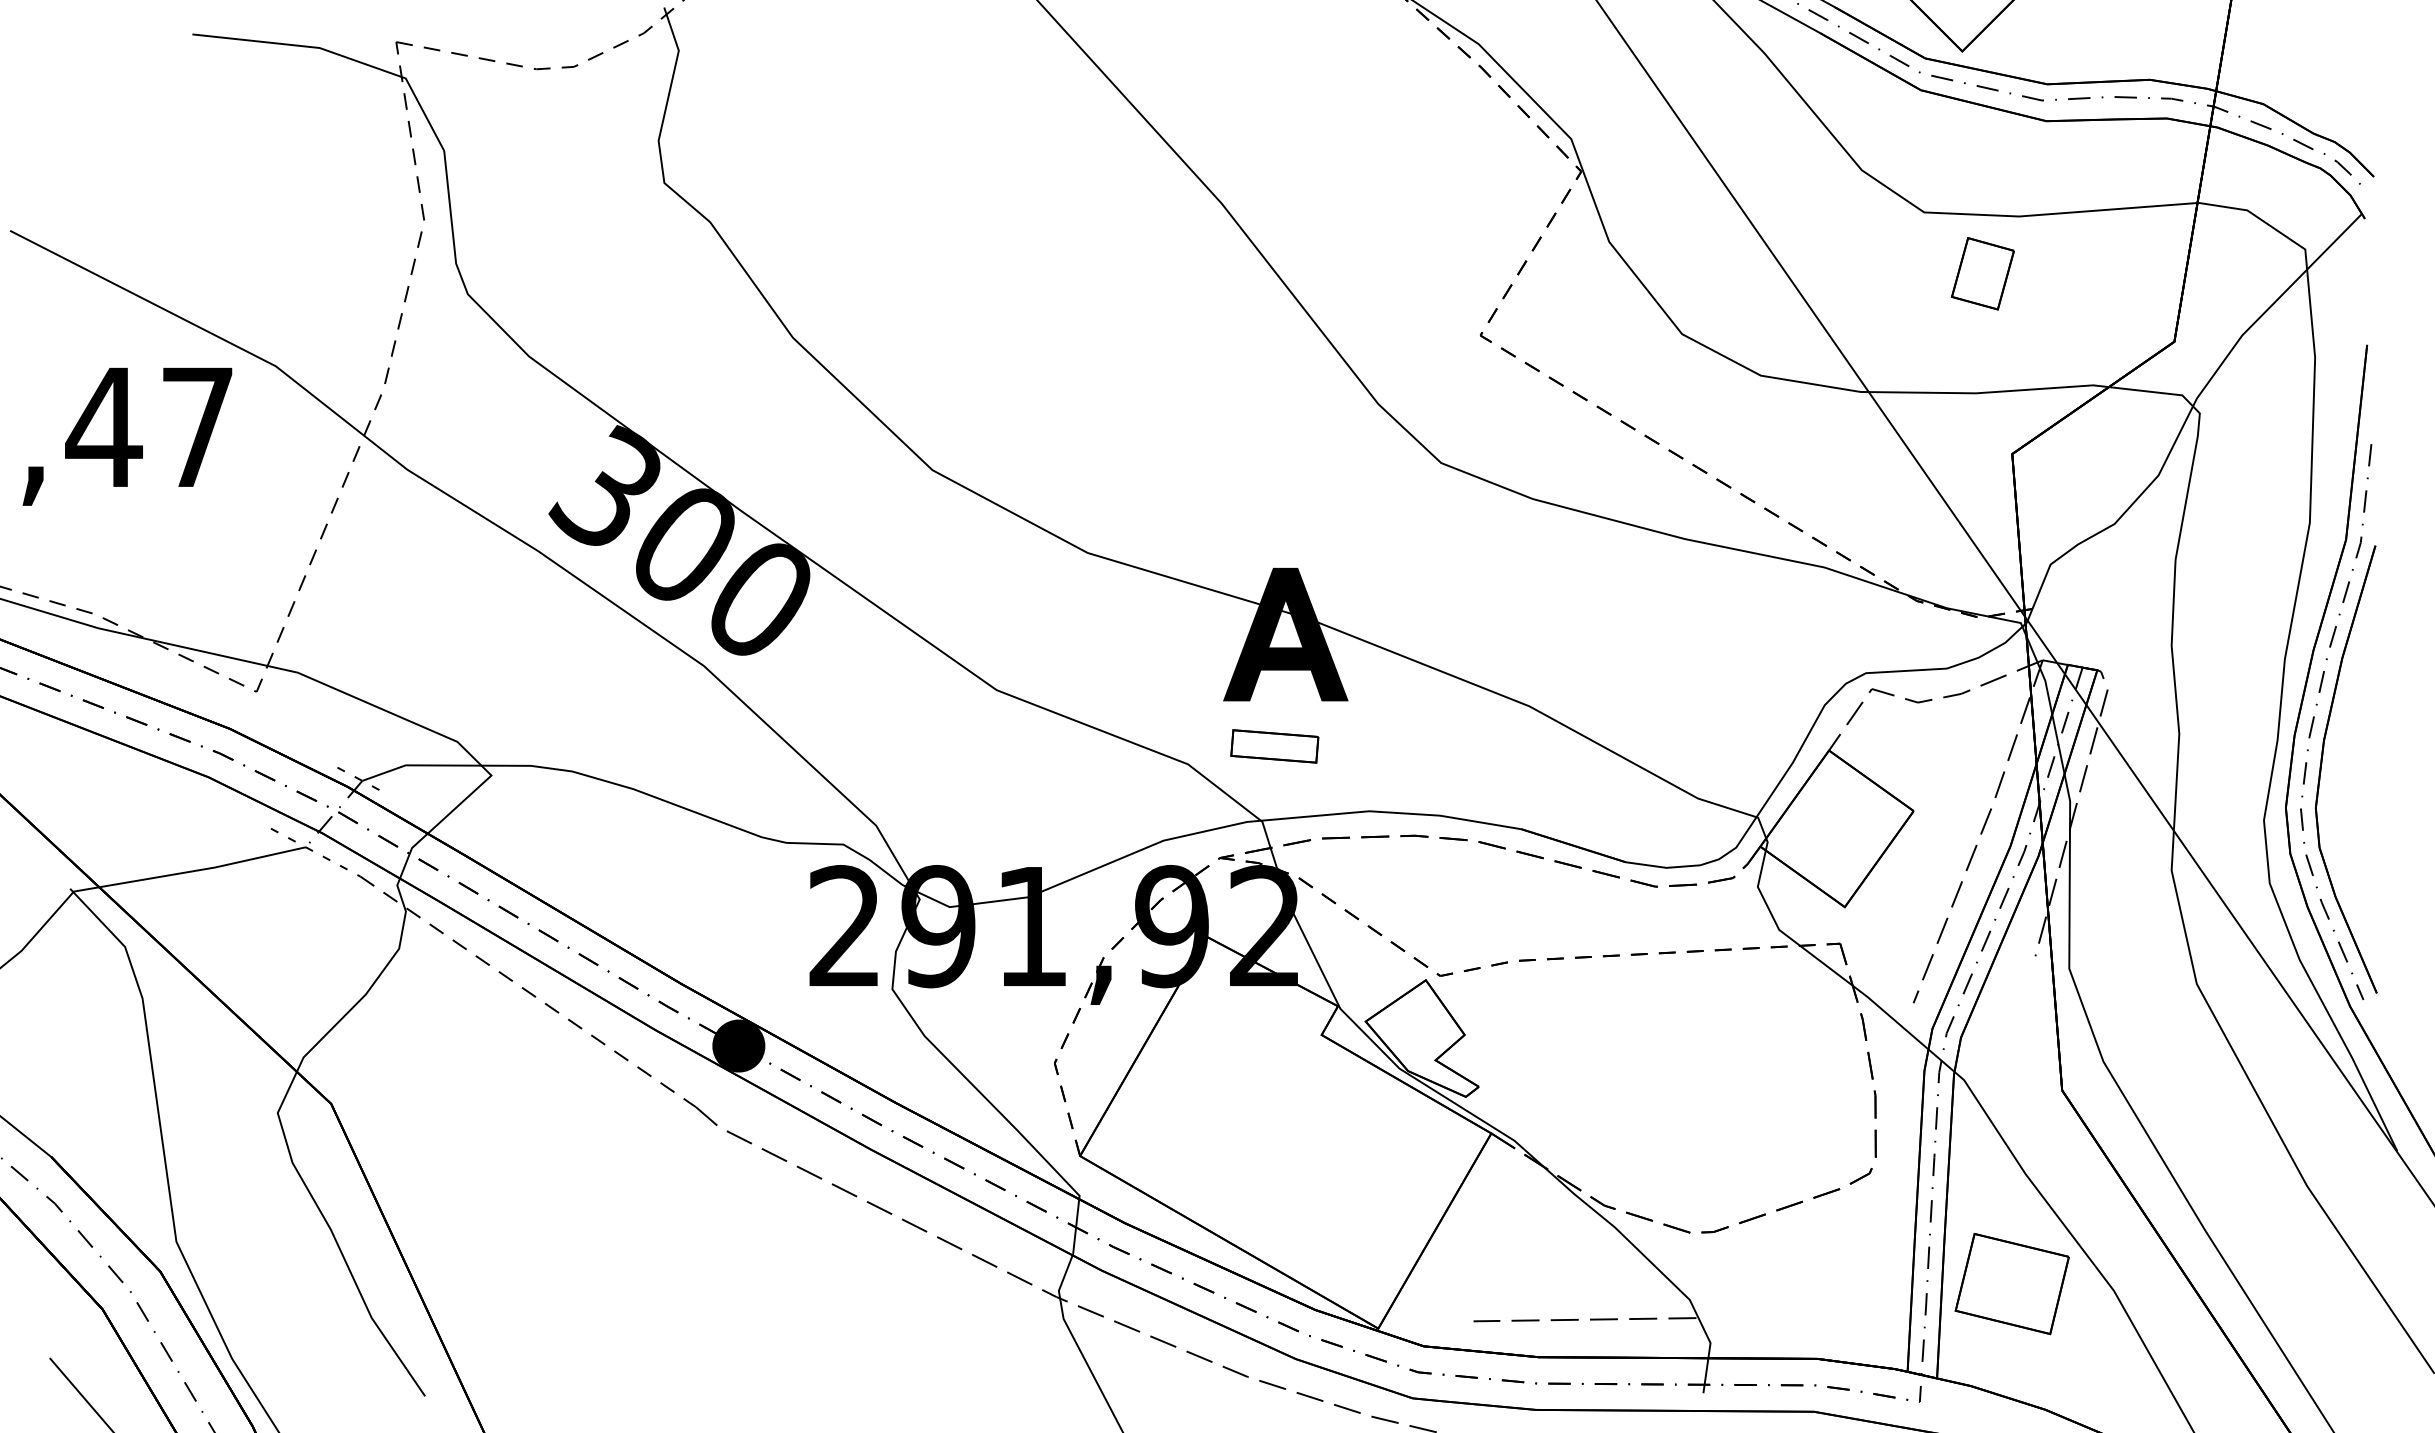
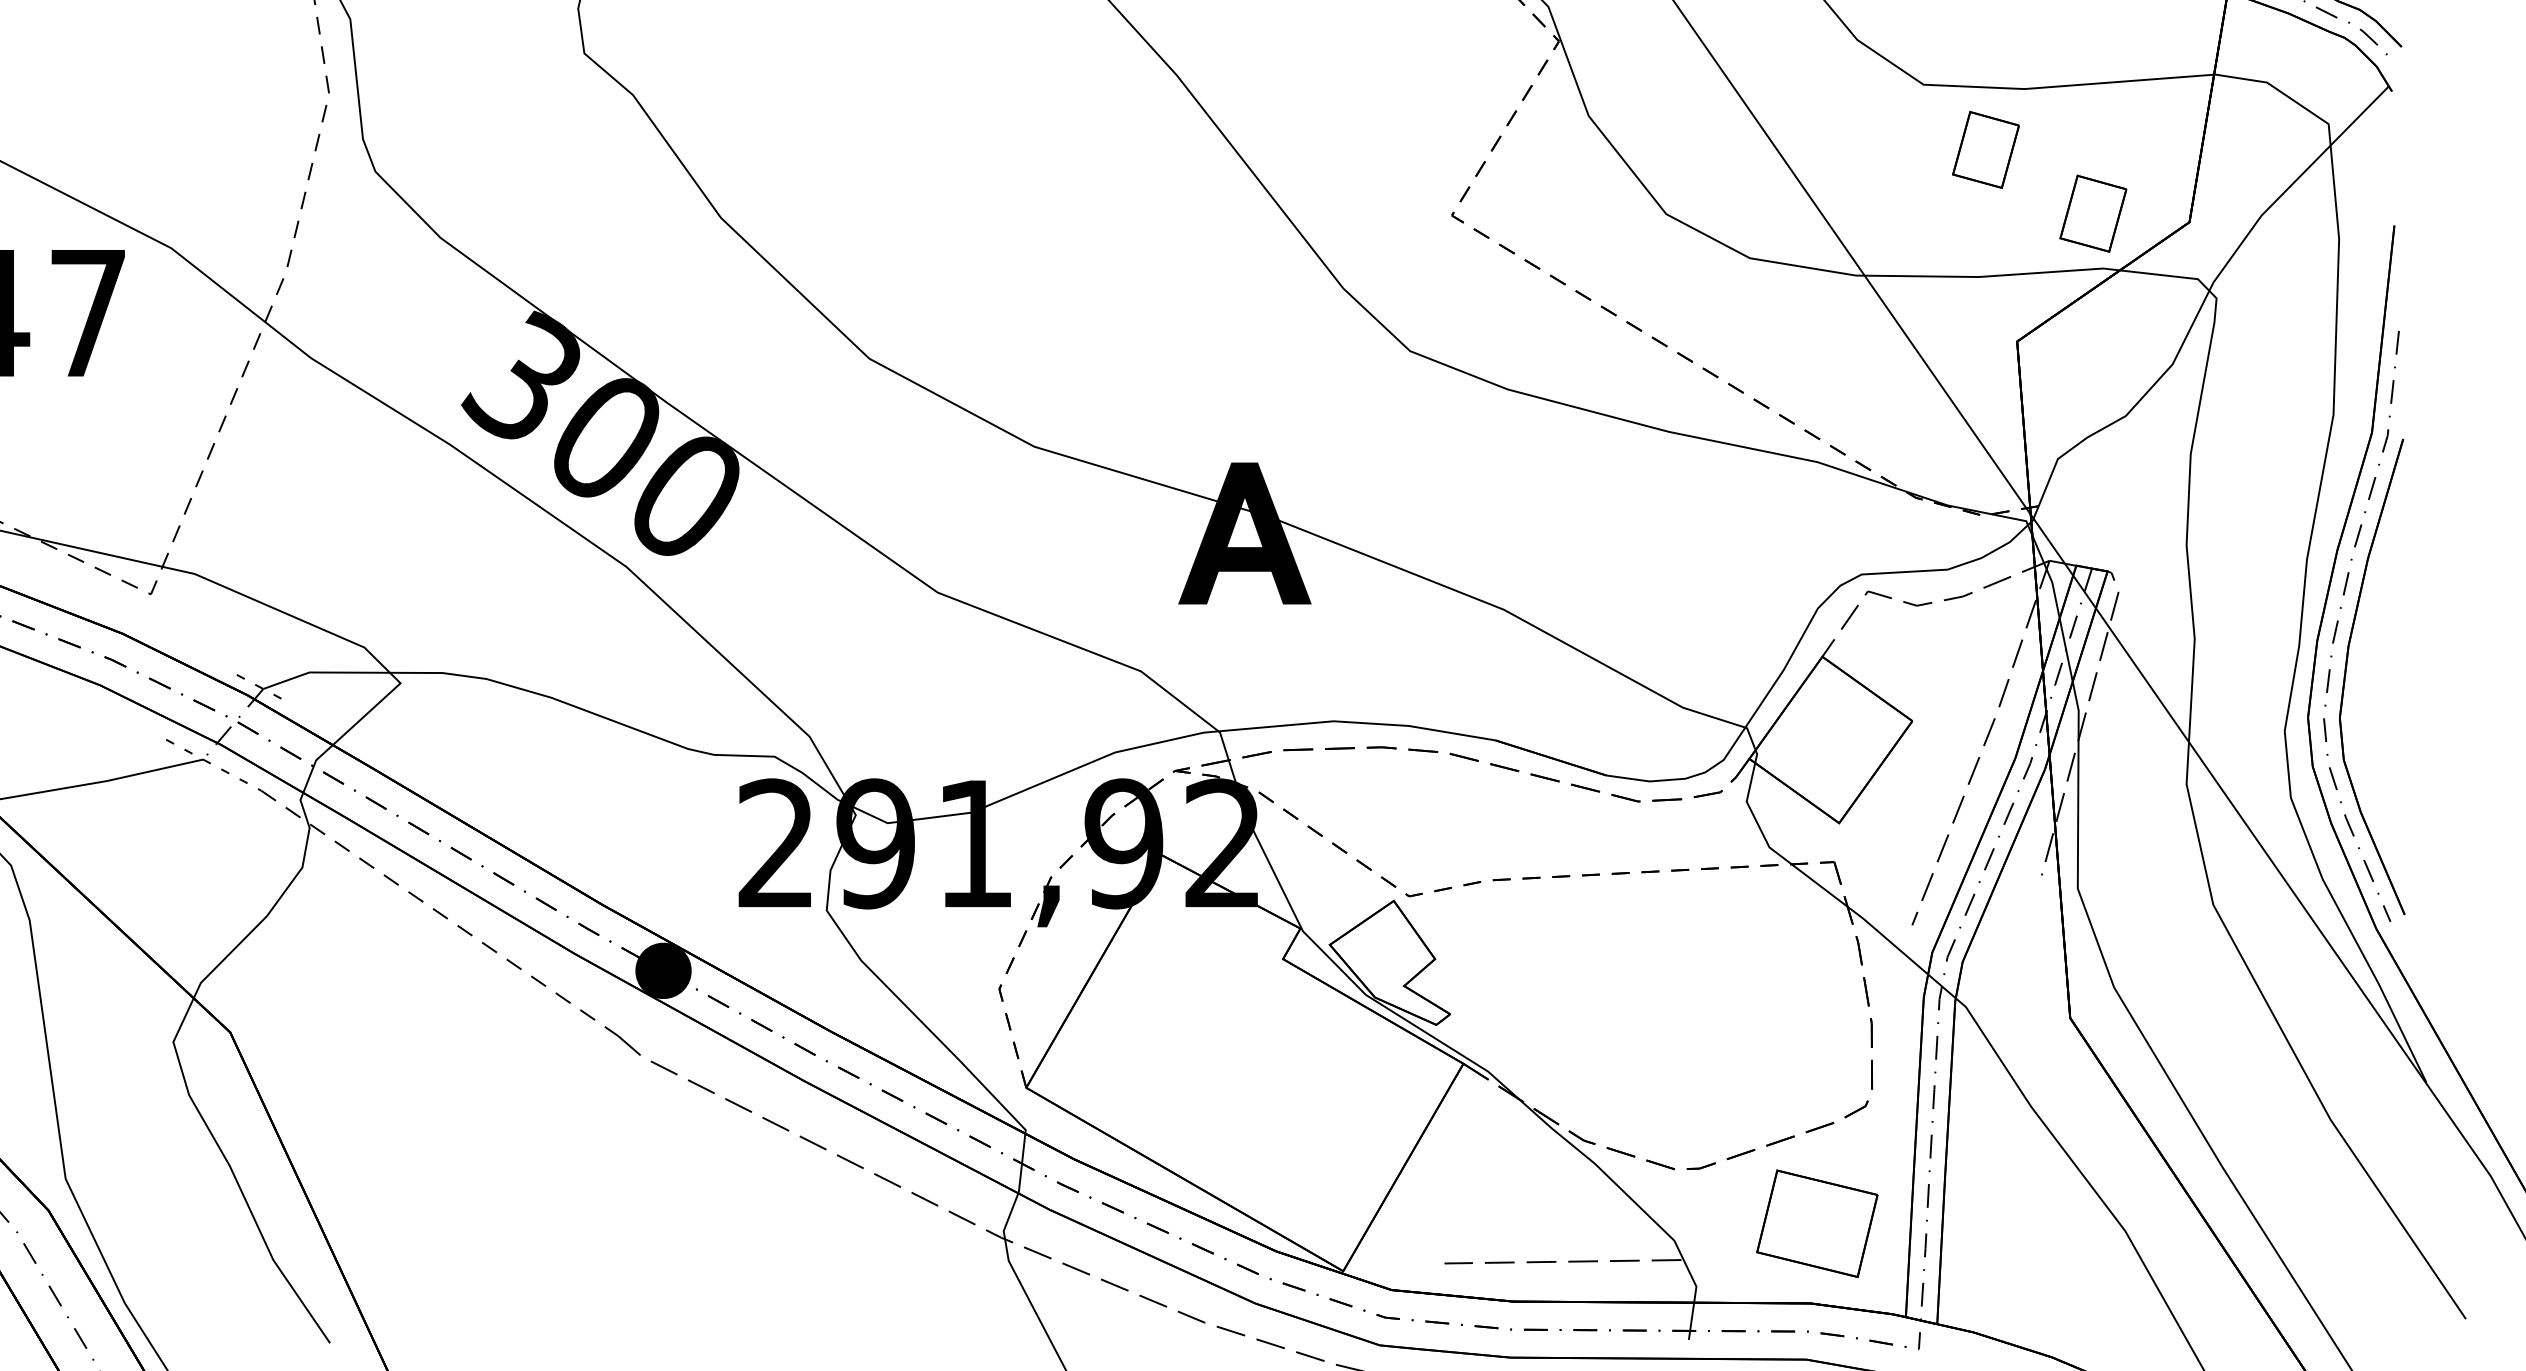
part: (2083, 333) -> (2092, 213), added
part: (1274, 746) -> (1232, 652), removed
part: (2011, 1283) -> (1816, 1223), moved

